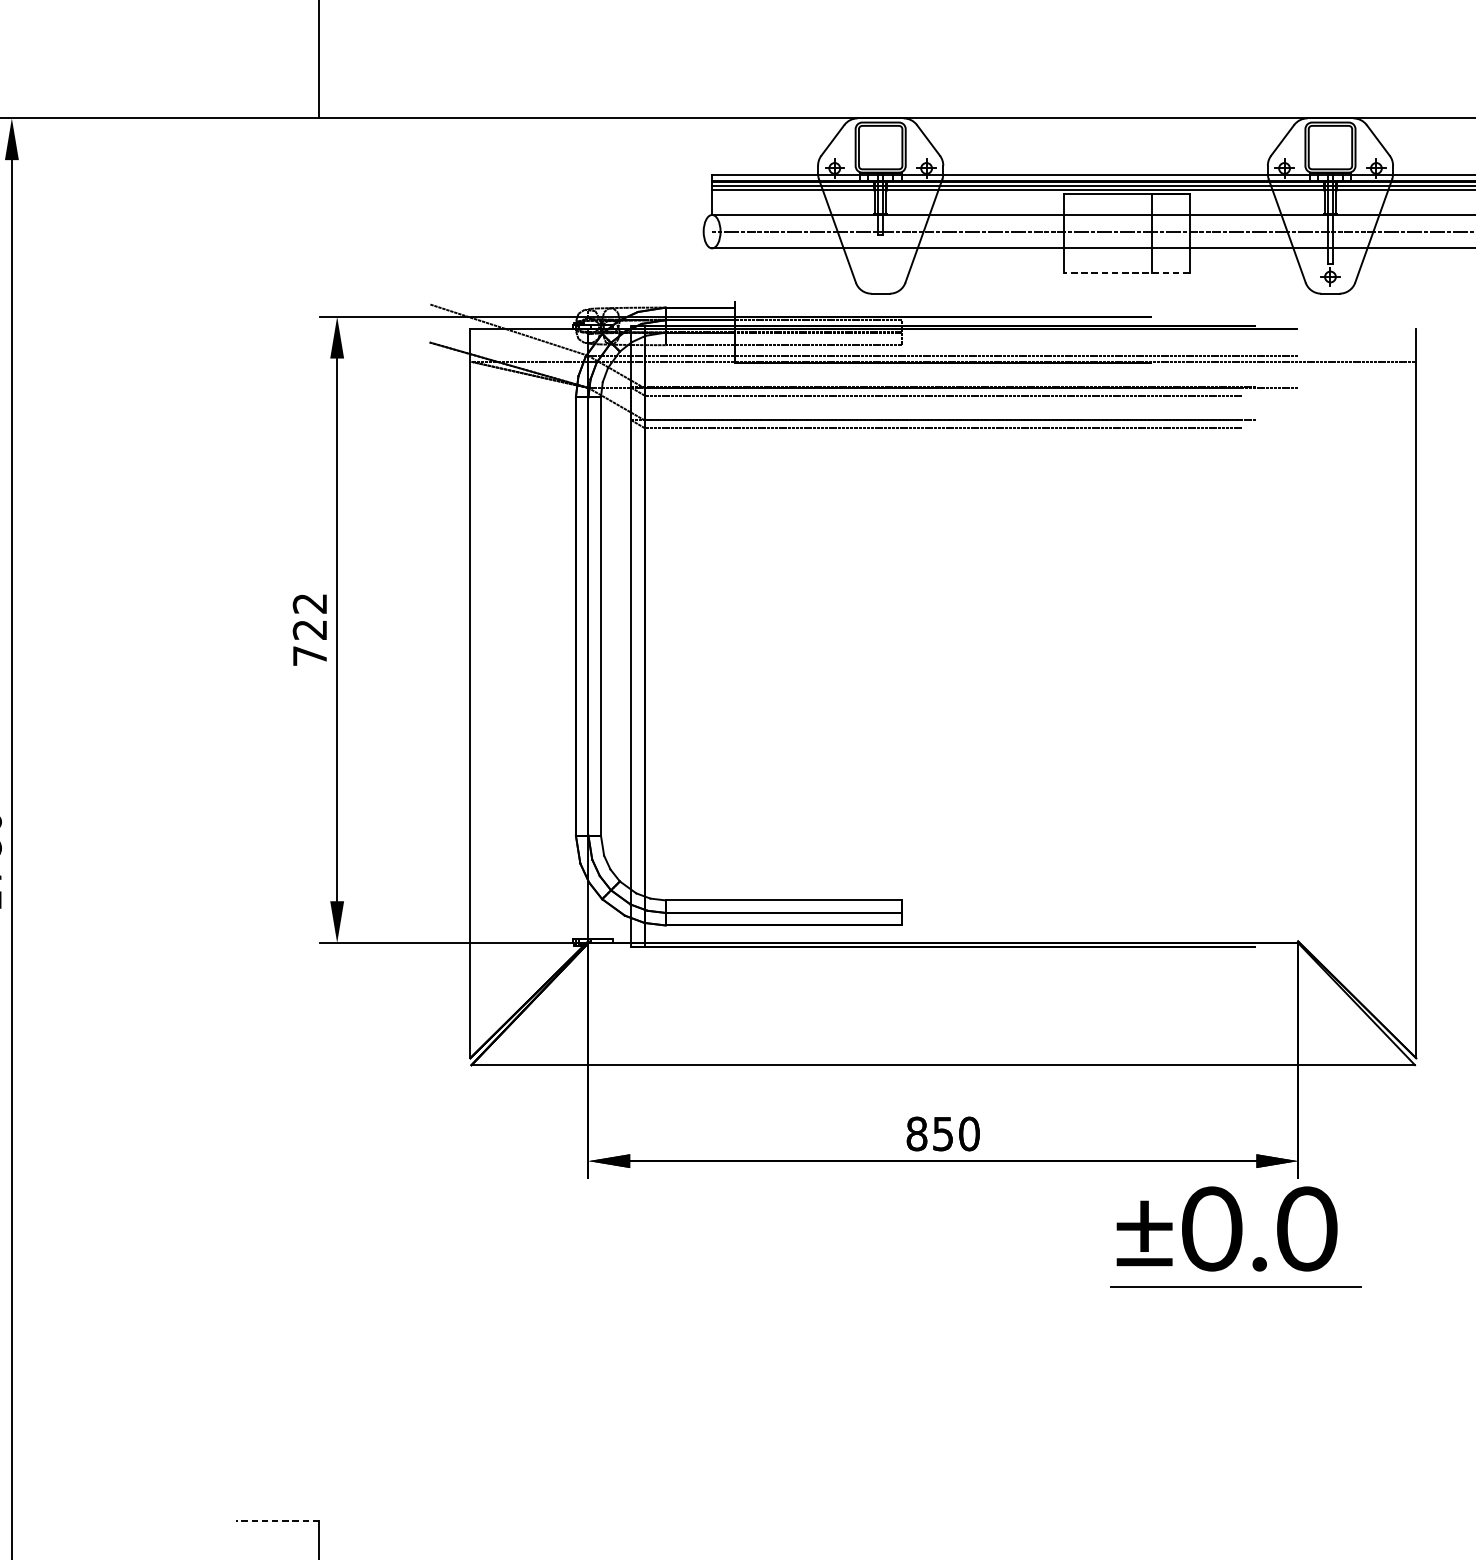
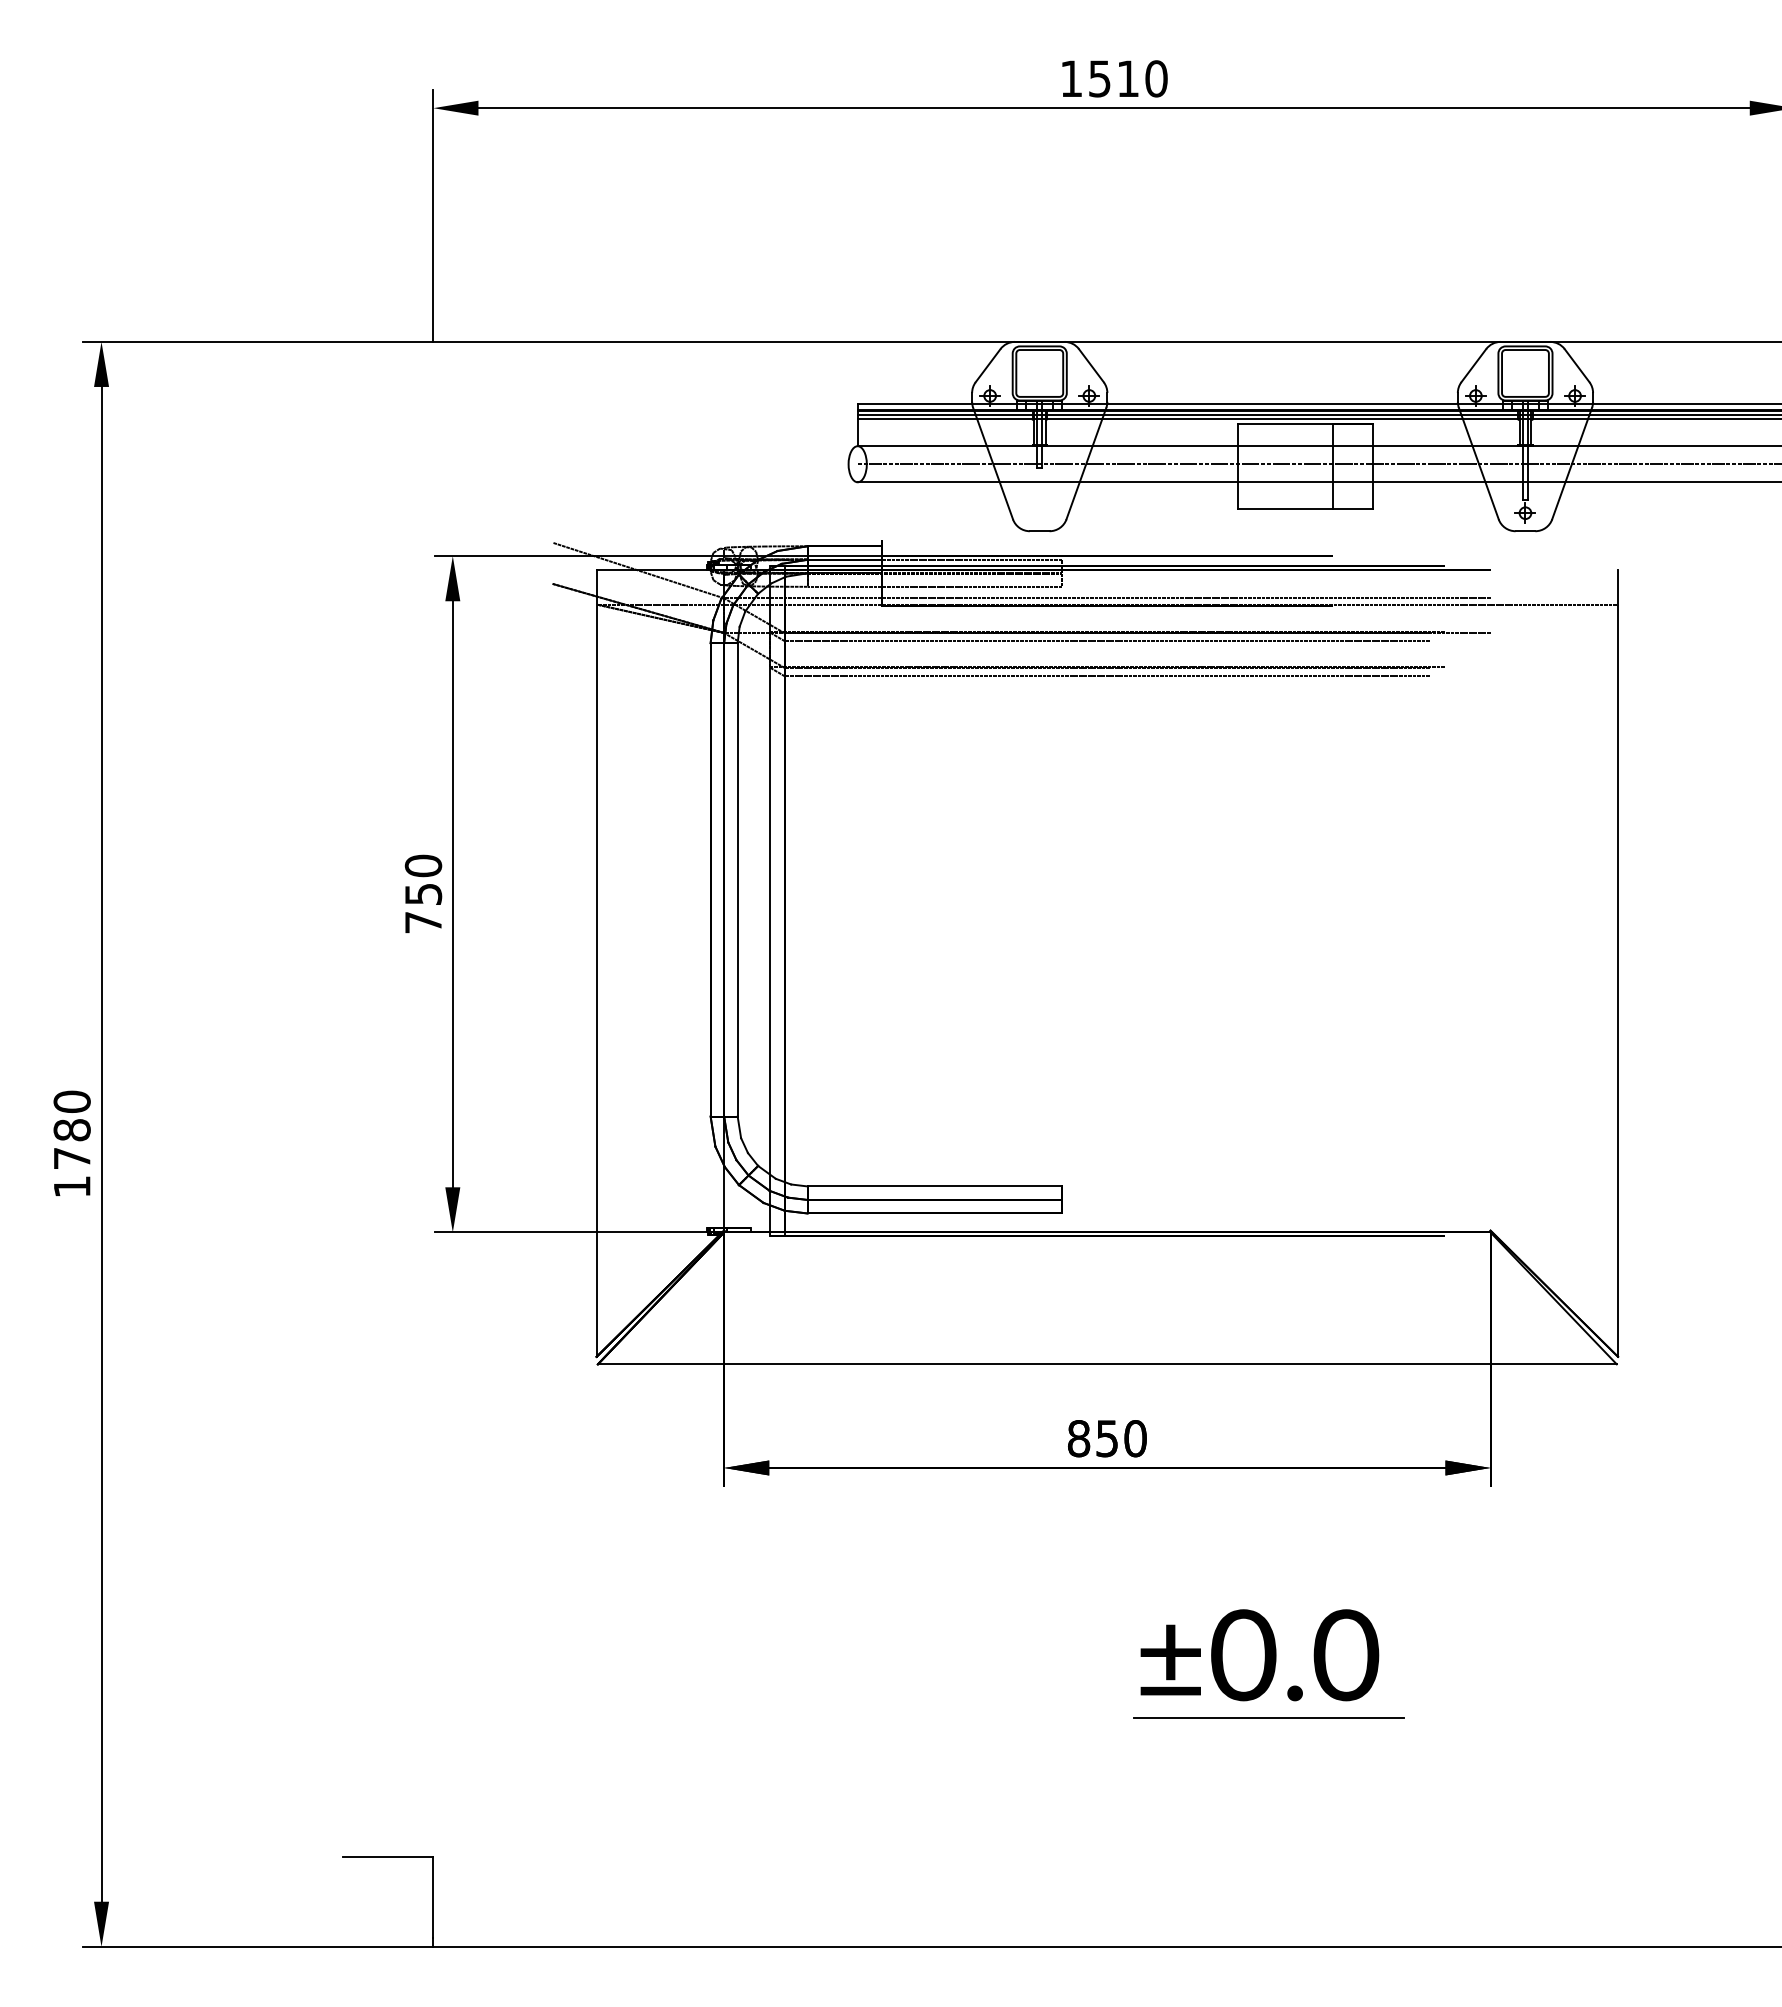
line: (1126, 273) -> (1305, 509), dashed -> solid
text: (310, 616) -> (423, 879), 722 -> 750
part: (1235, 1236) -> (1268, 1663), moved
line: (276, 1520) -> (387, 1856), dashed -> solid

